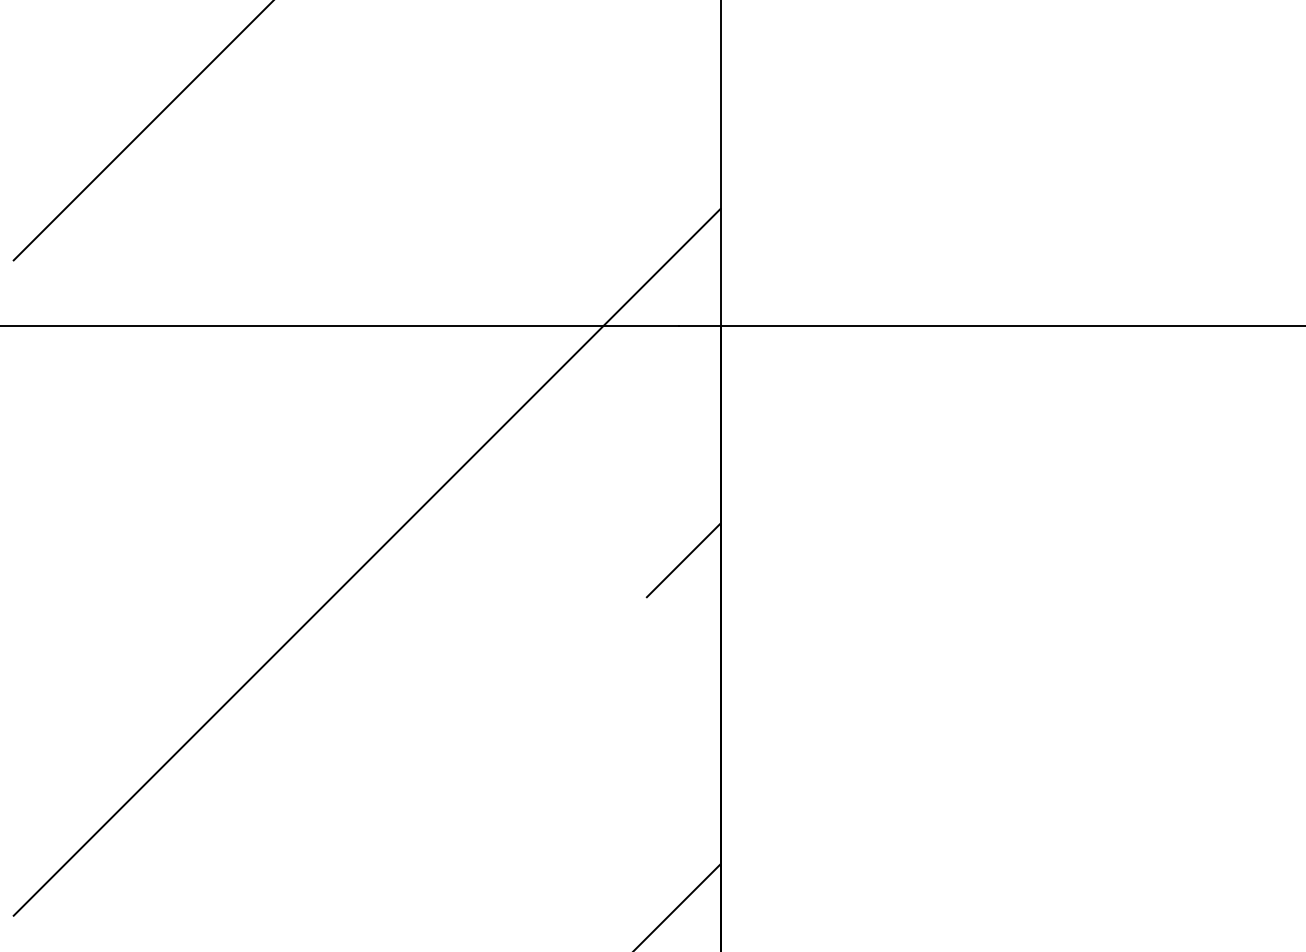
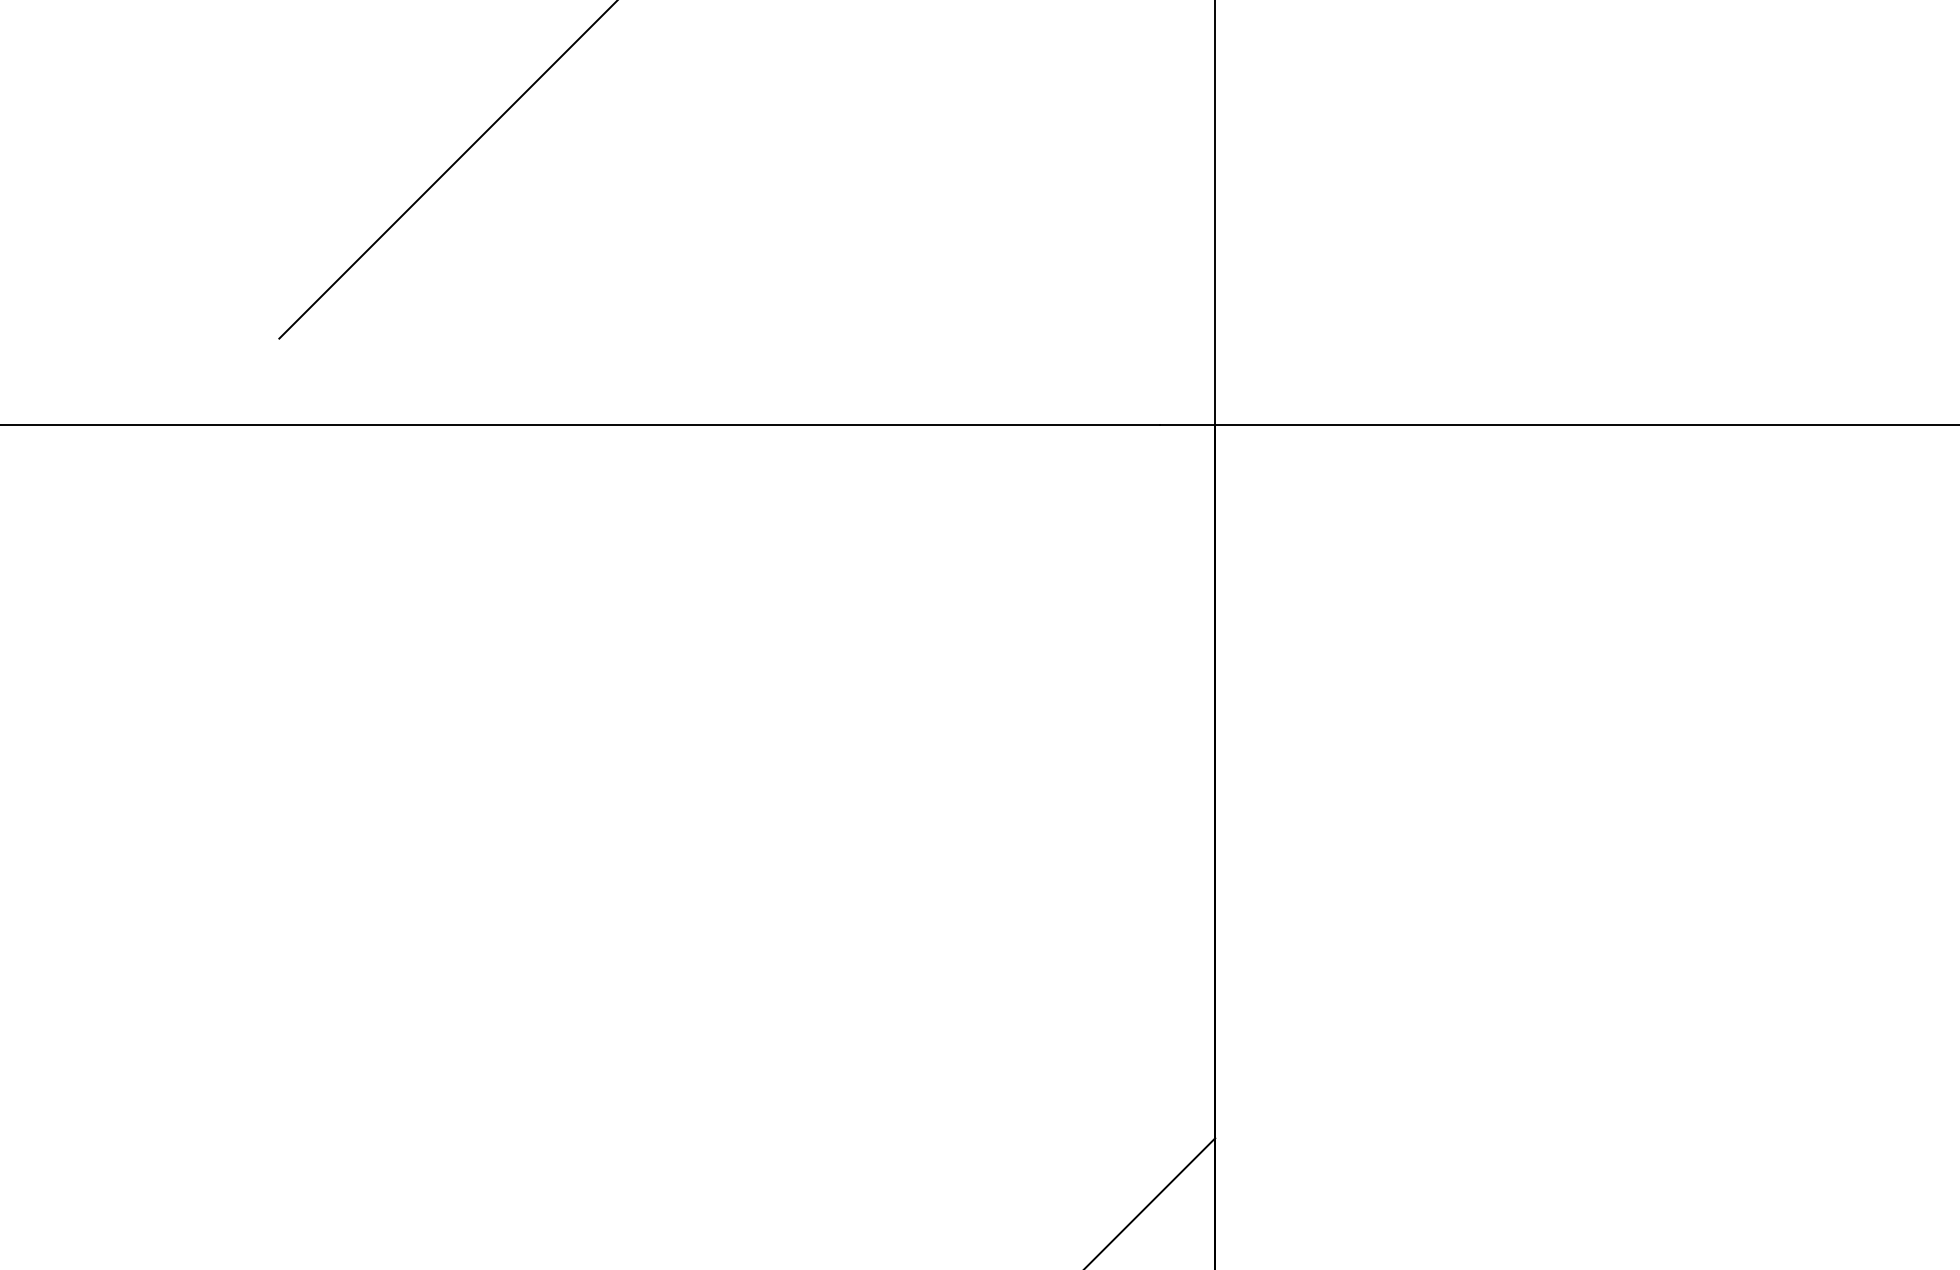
line: (683, 560) -> (1166, 735), removed
line: (367, 562) -> (747, 738), removed

